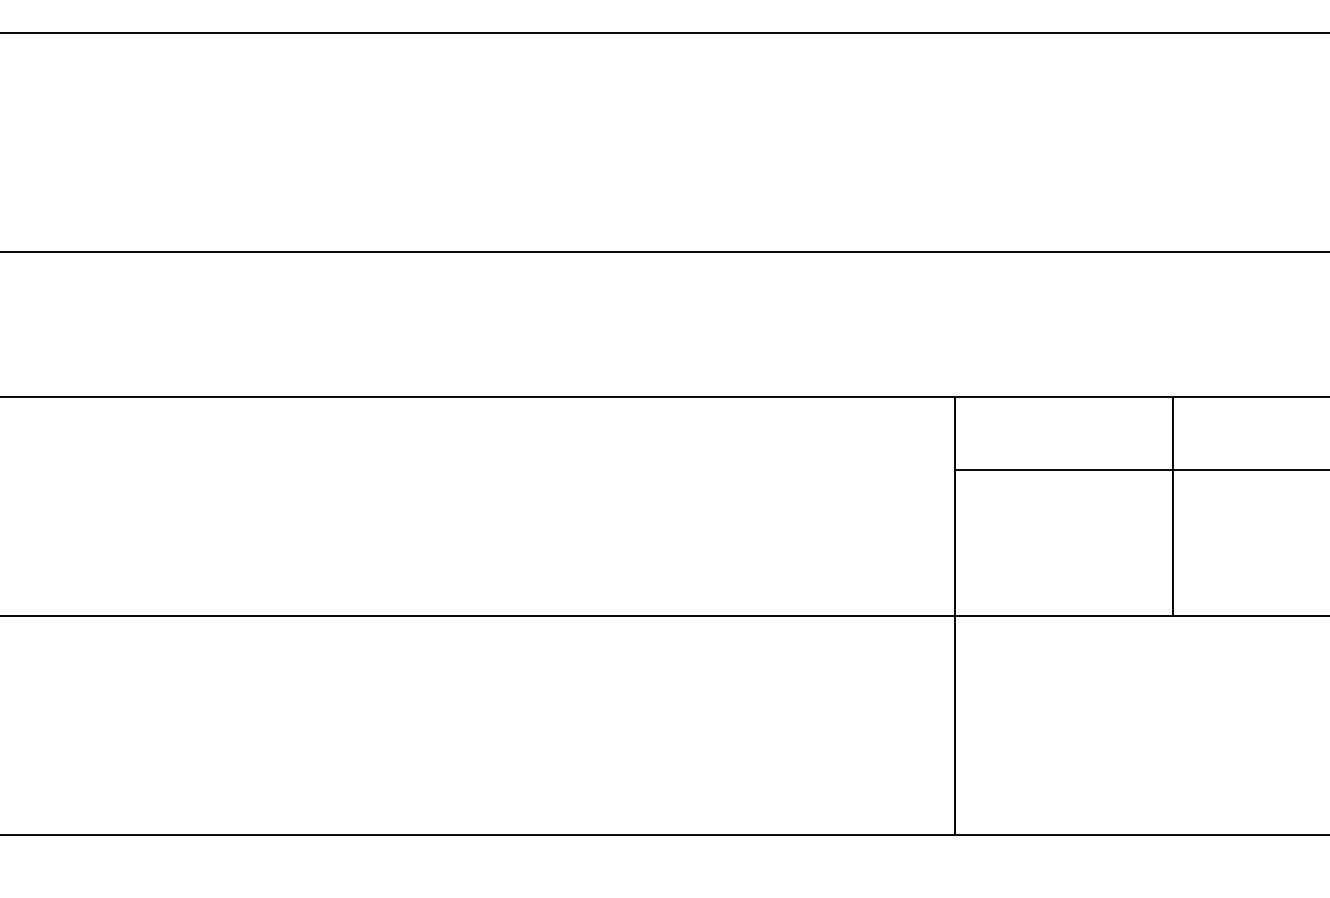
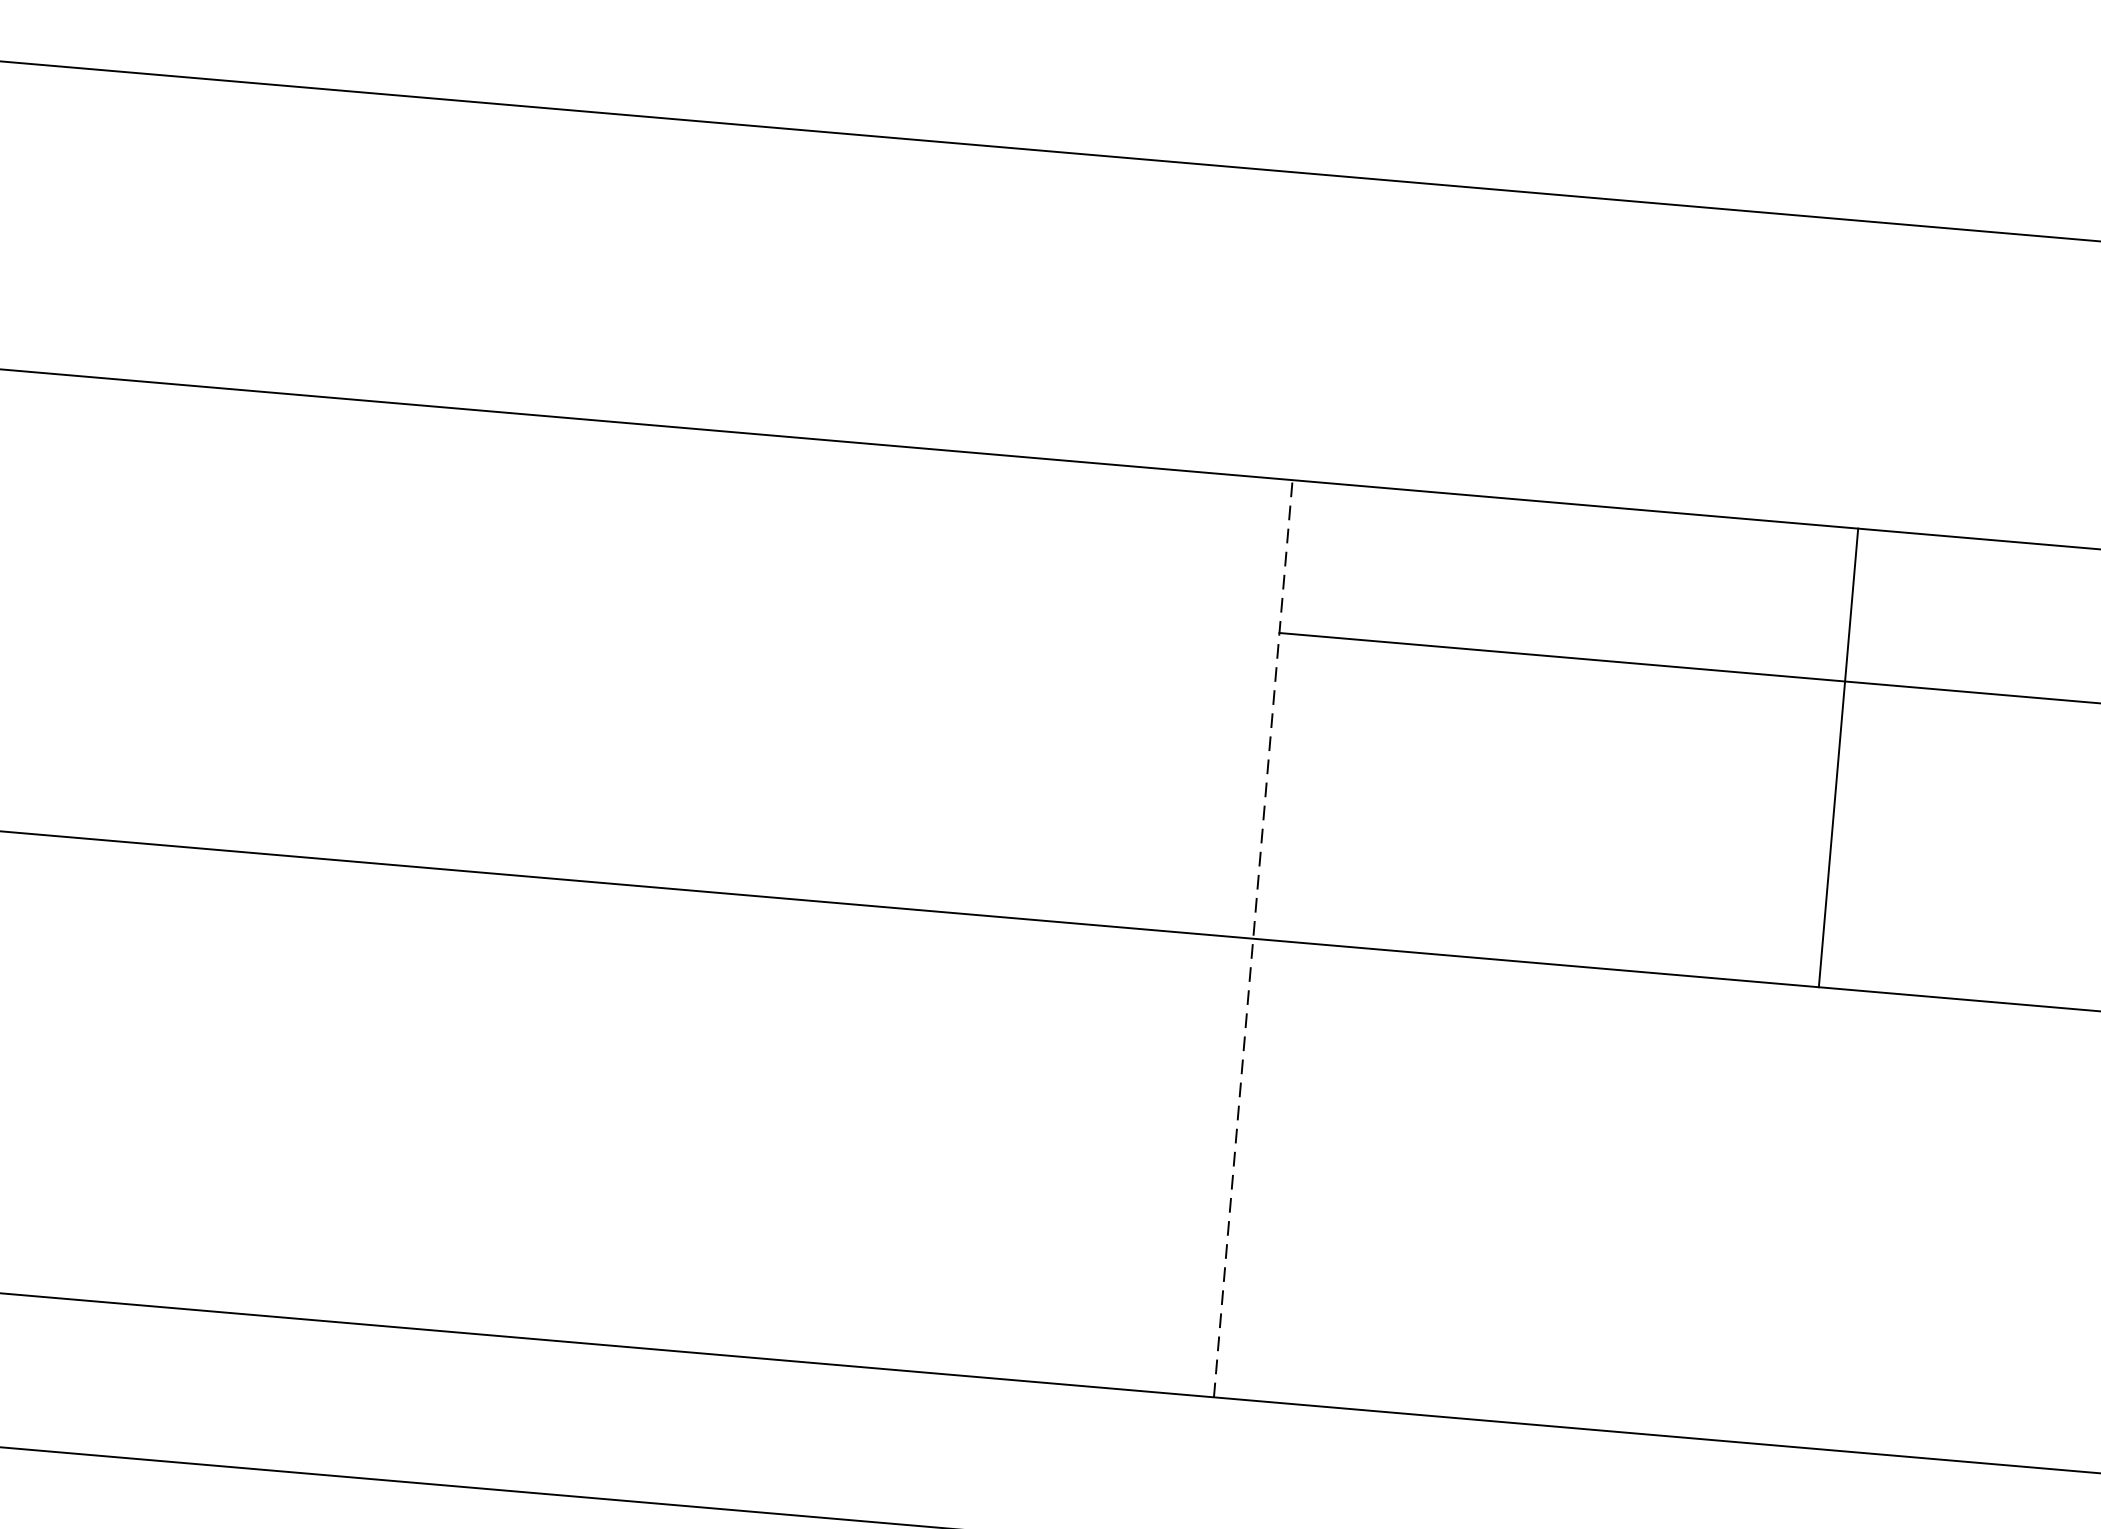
line: (1173, 506) -> (1838, 757), moved
line: (954, 616) -> (1252, 939), solid -> dashed

